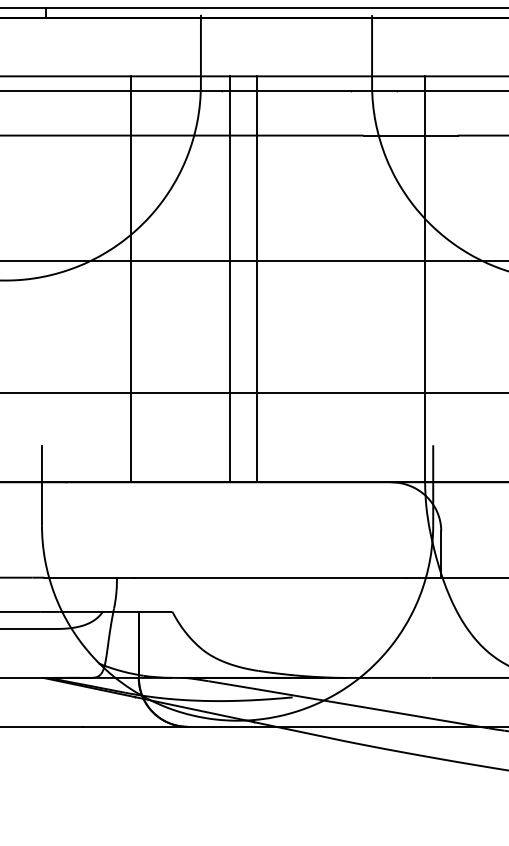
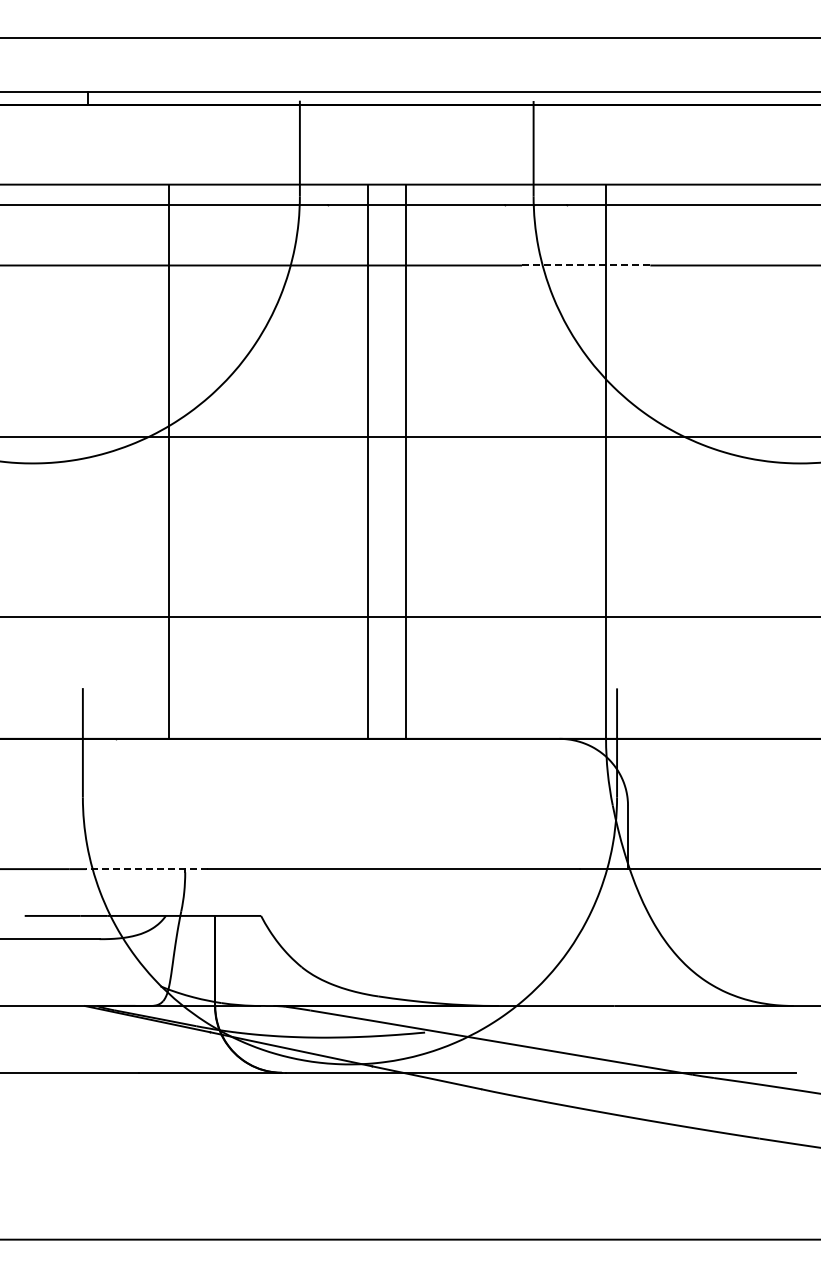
line: (410, 135) -> (585, 265), solid -> dashed
line: (130, 279) -> (168, 461), moved
line: (230, 279) -> (368, 461), moved
line: (257, 279) -> (405, 461), moved
line: (88, 577) -> (146, 869), solid -> dashed

